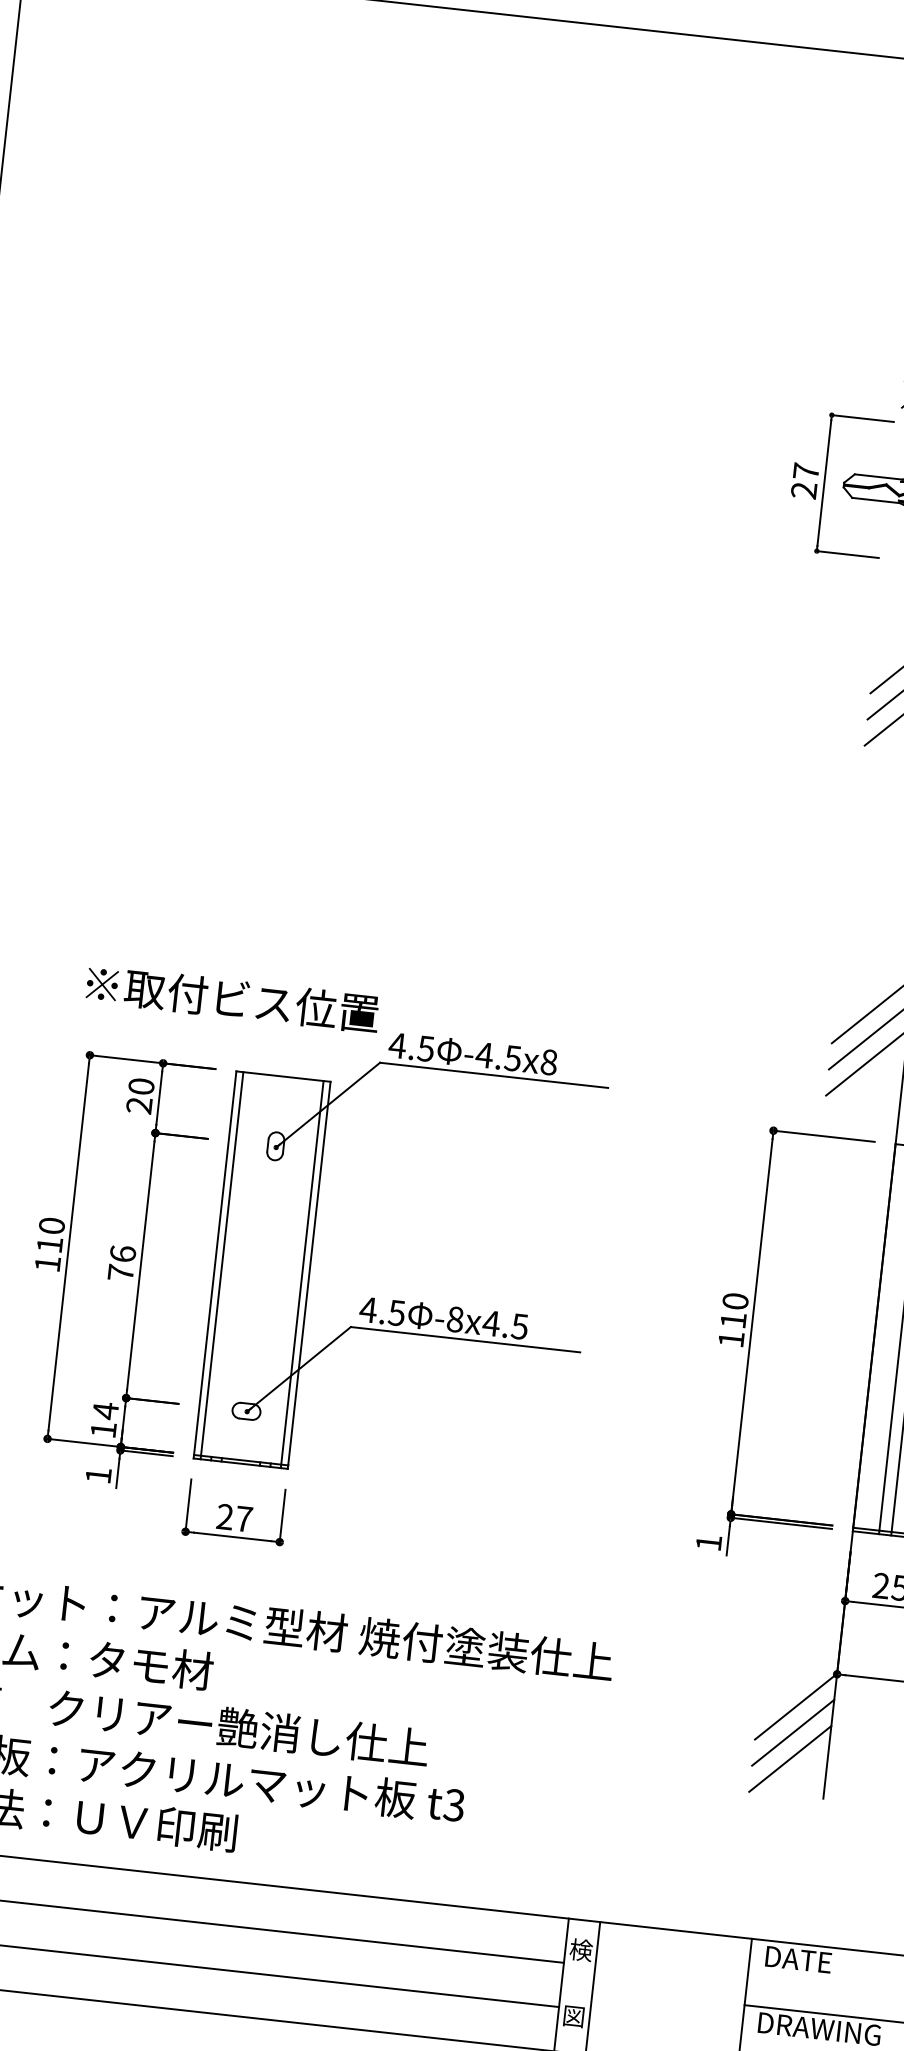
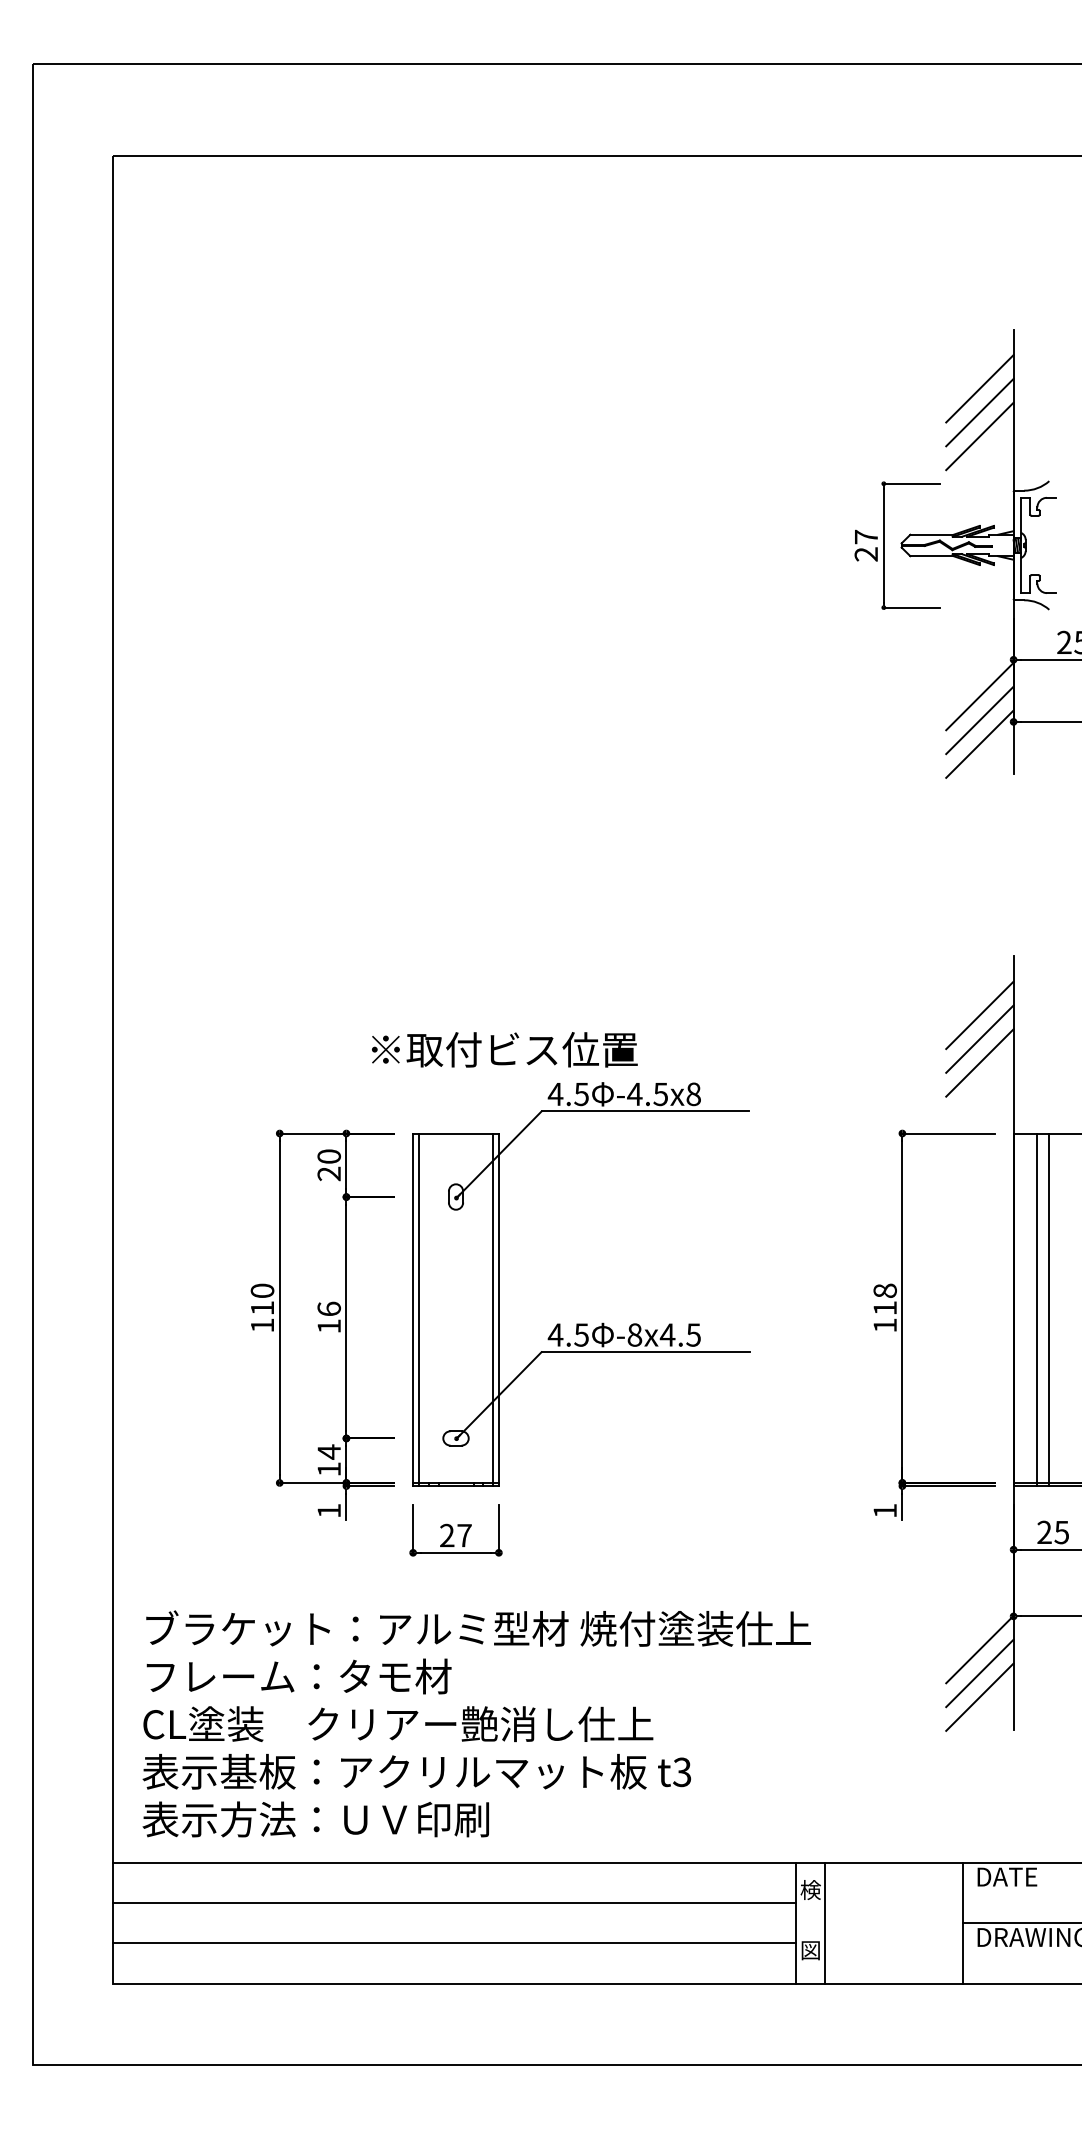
text: (232, 998) -> (504, 1049), moved
text: (120, 1273) -> (328, 1326), 76 -> 16
text: (735, 1301) -> (885, 1290), 110 -> 118

